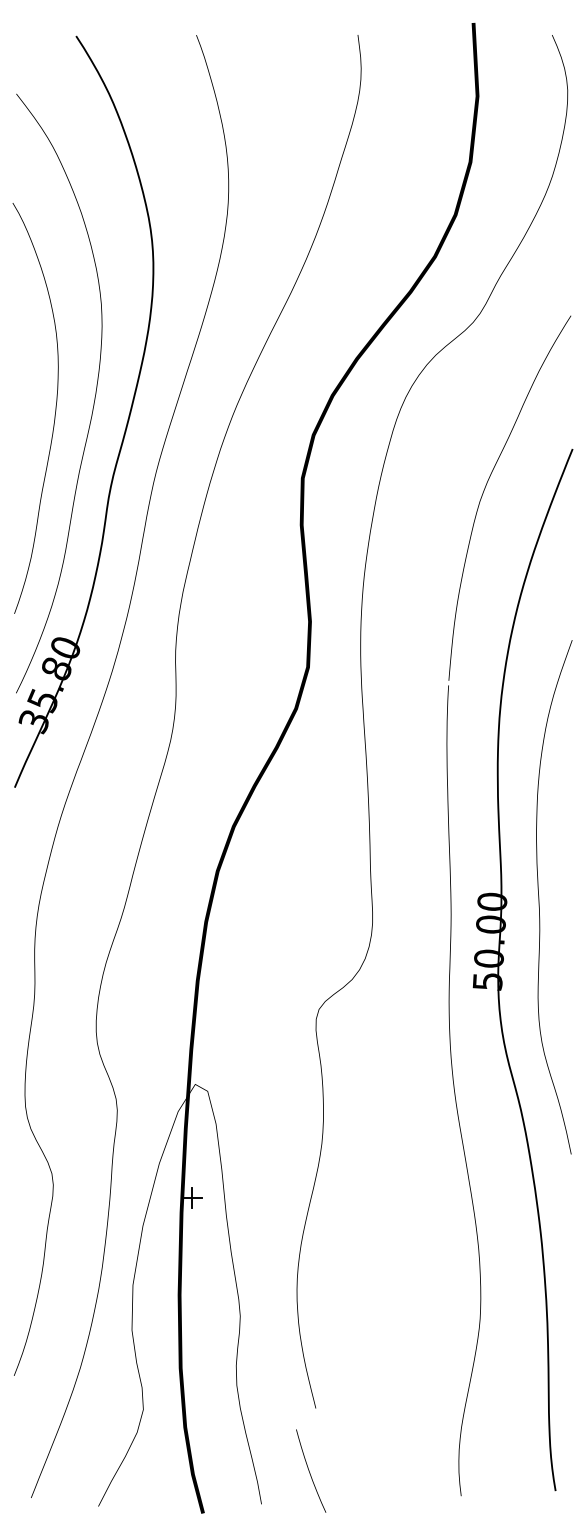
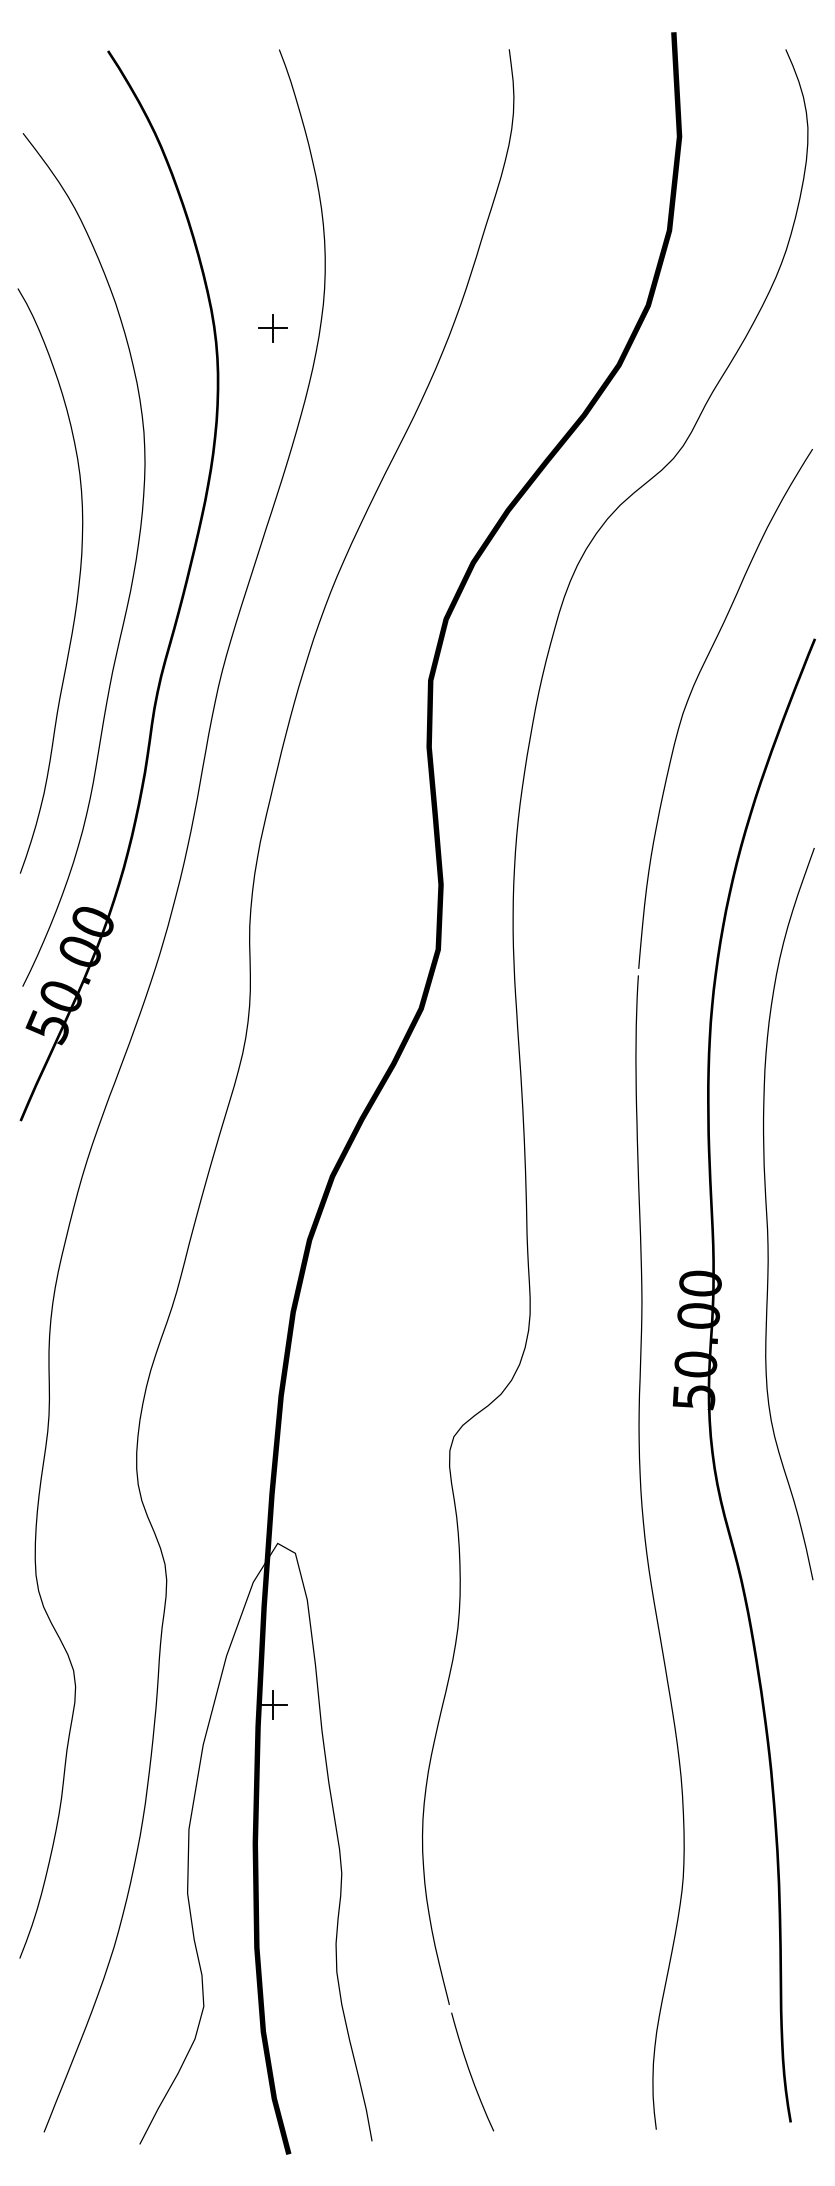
part: (191, 231) -> (272, 328), added
text: (44, 696) -> (63, 990), 35.80 -> 50.00
curve: (539, 897) -> (767, 1214), moved
curve: (309, 1470) -> (470, 2071), moved

